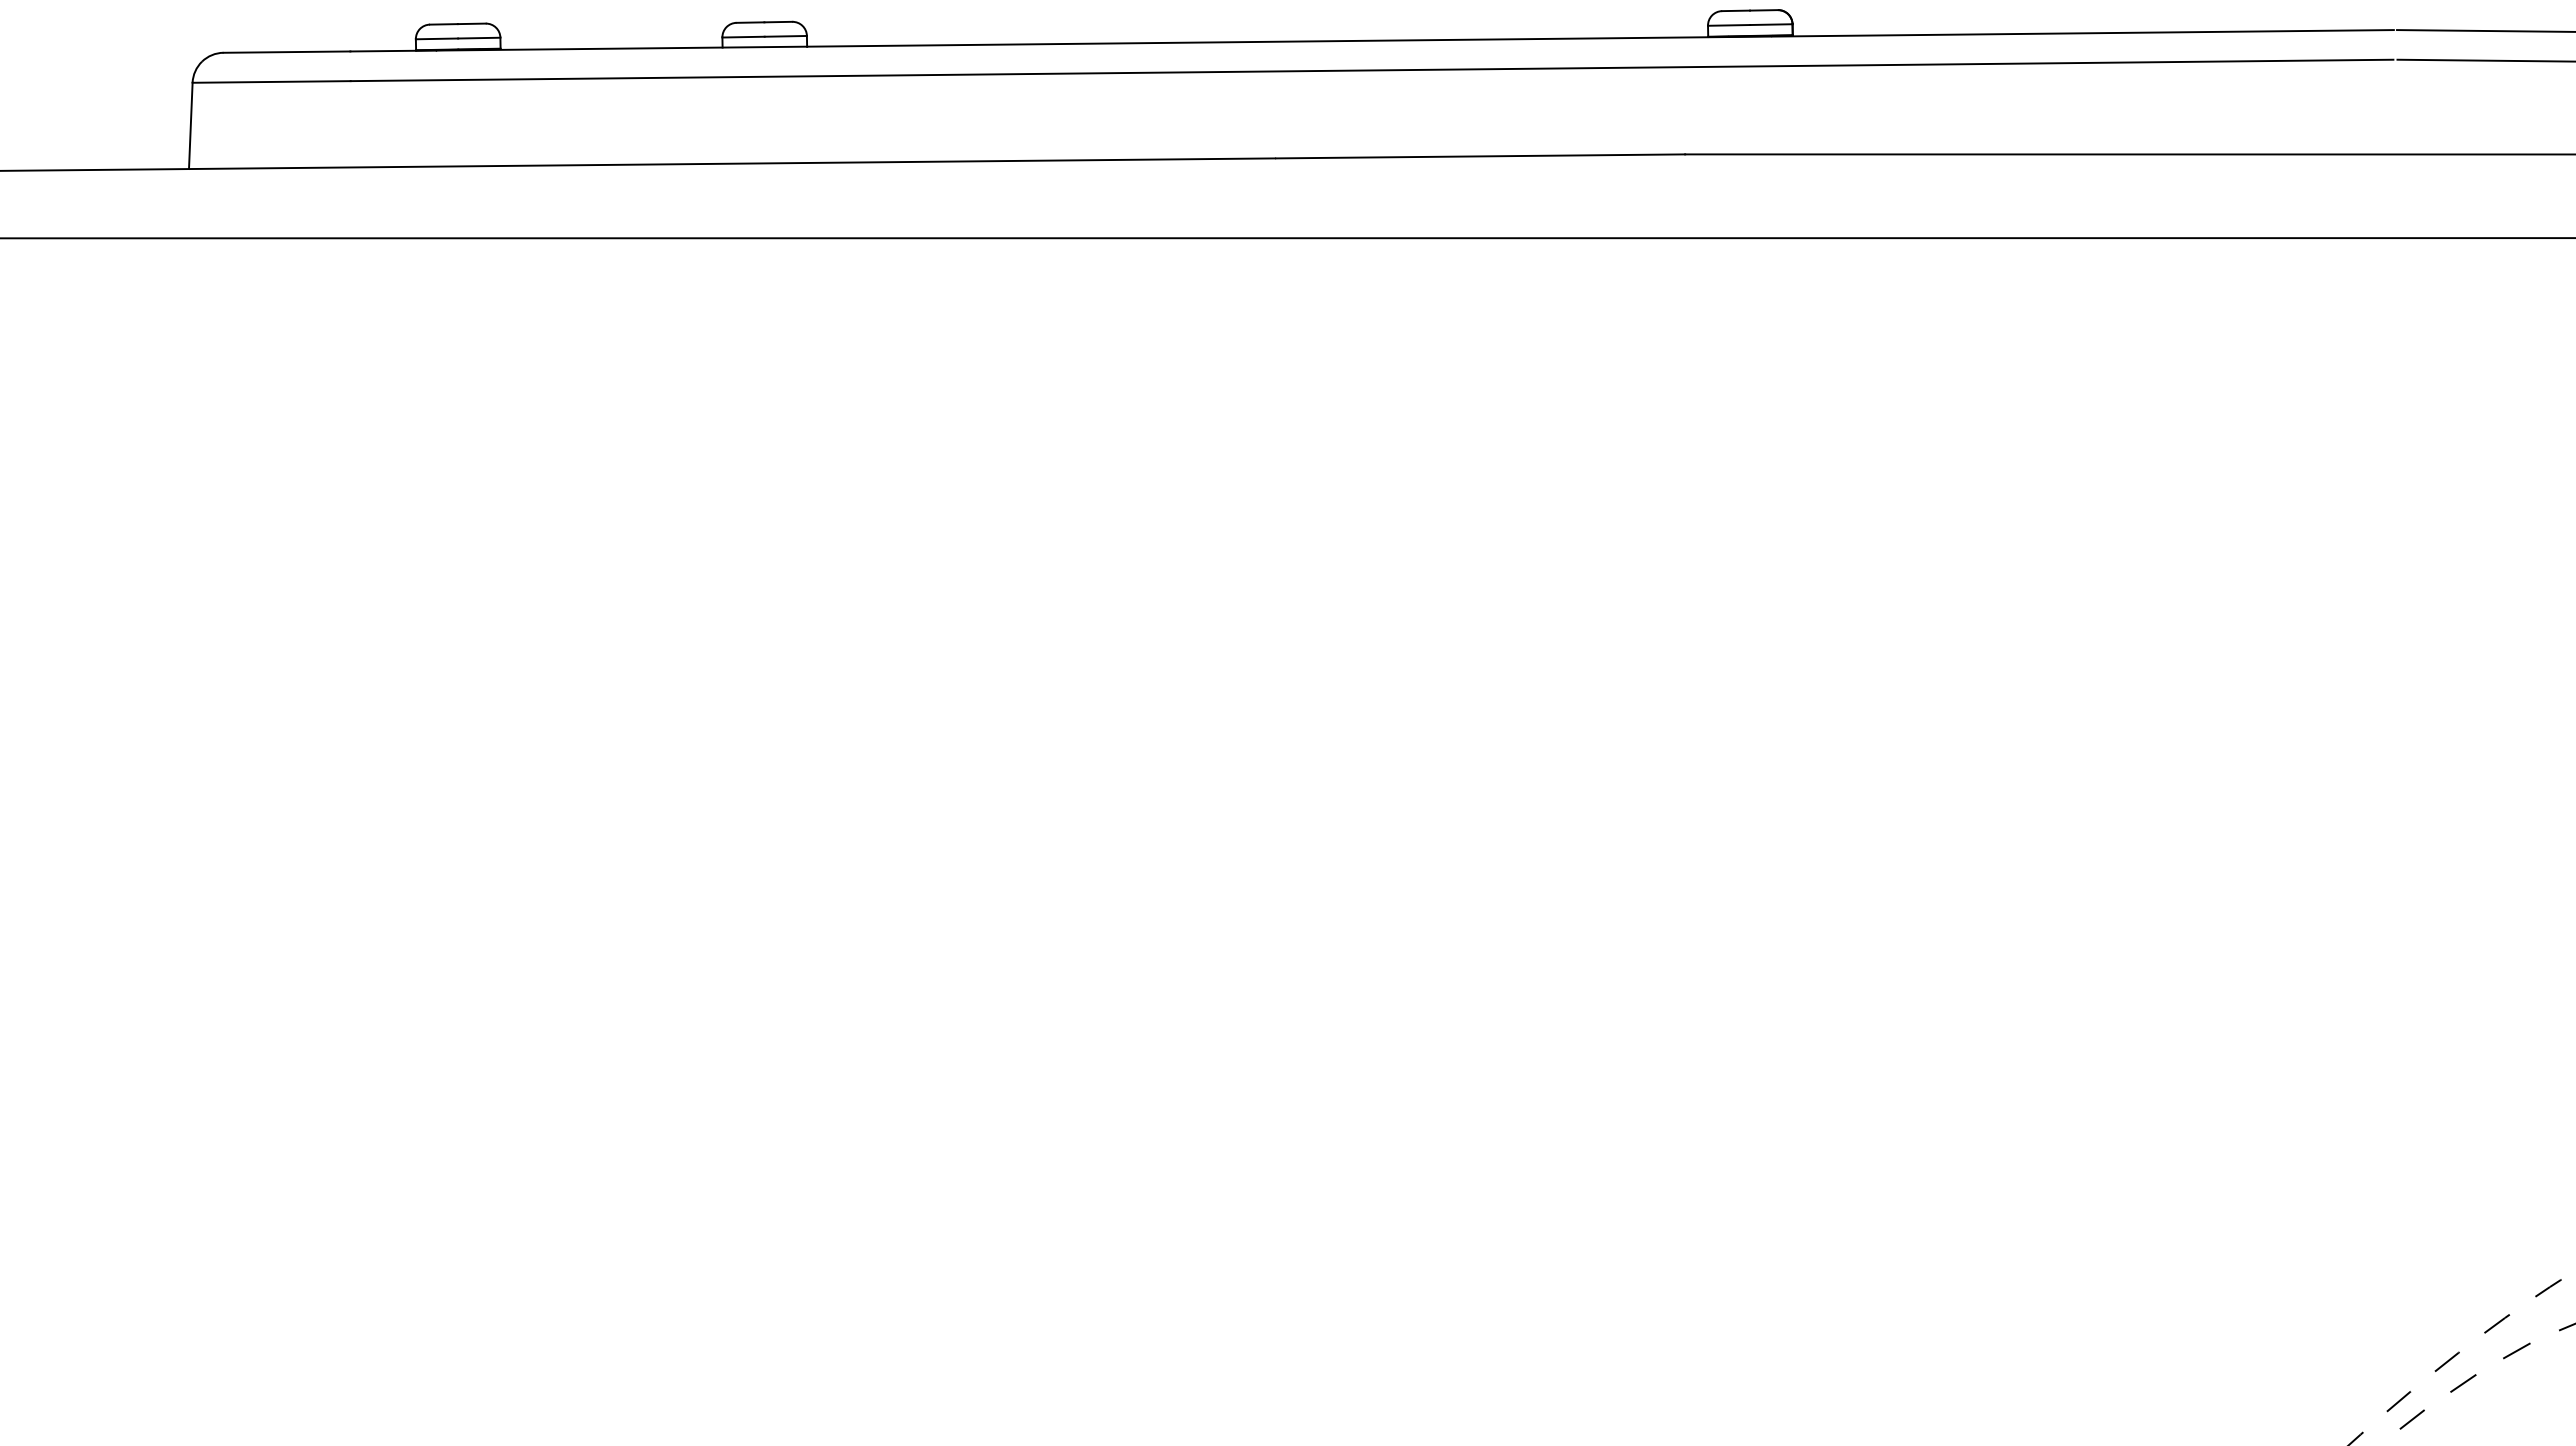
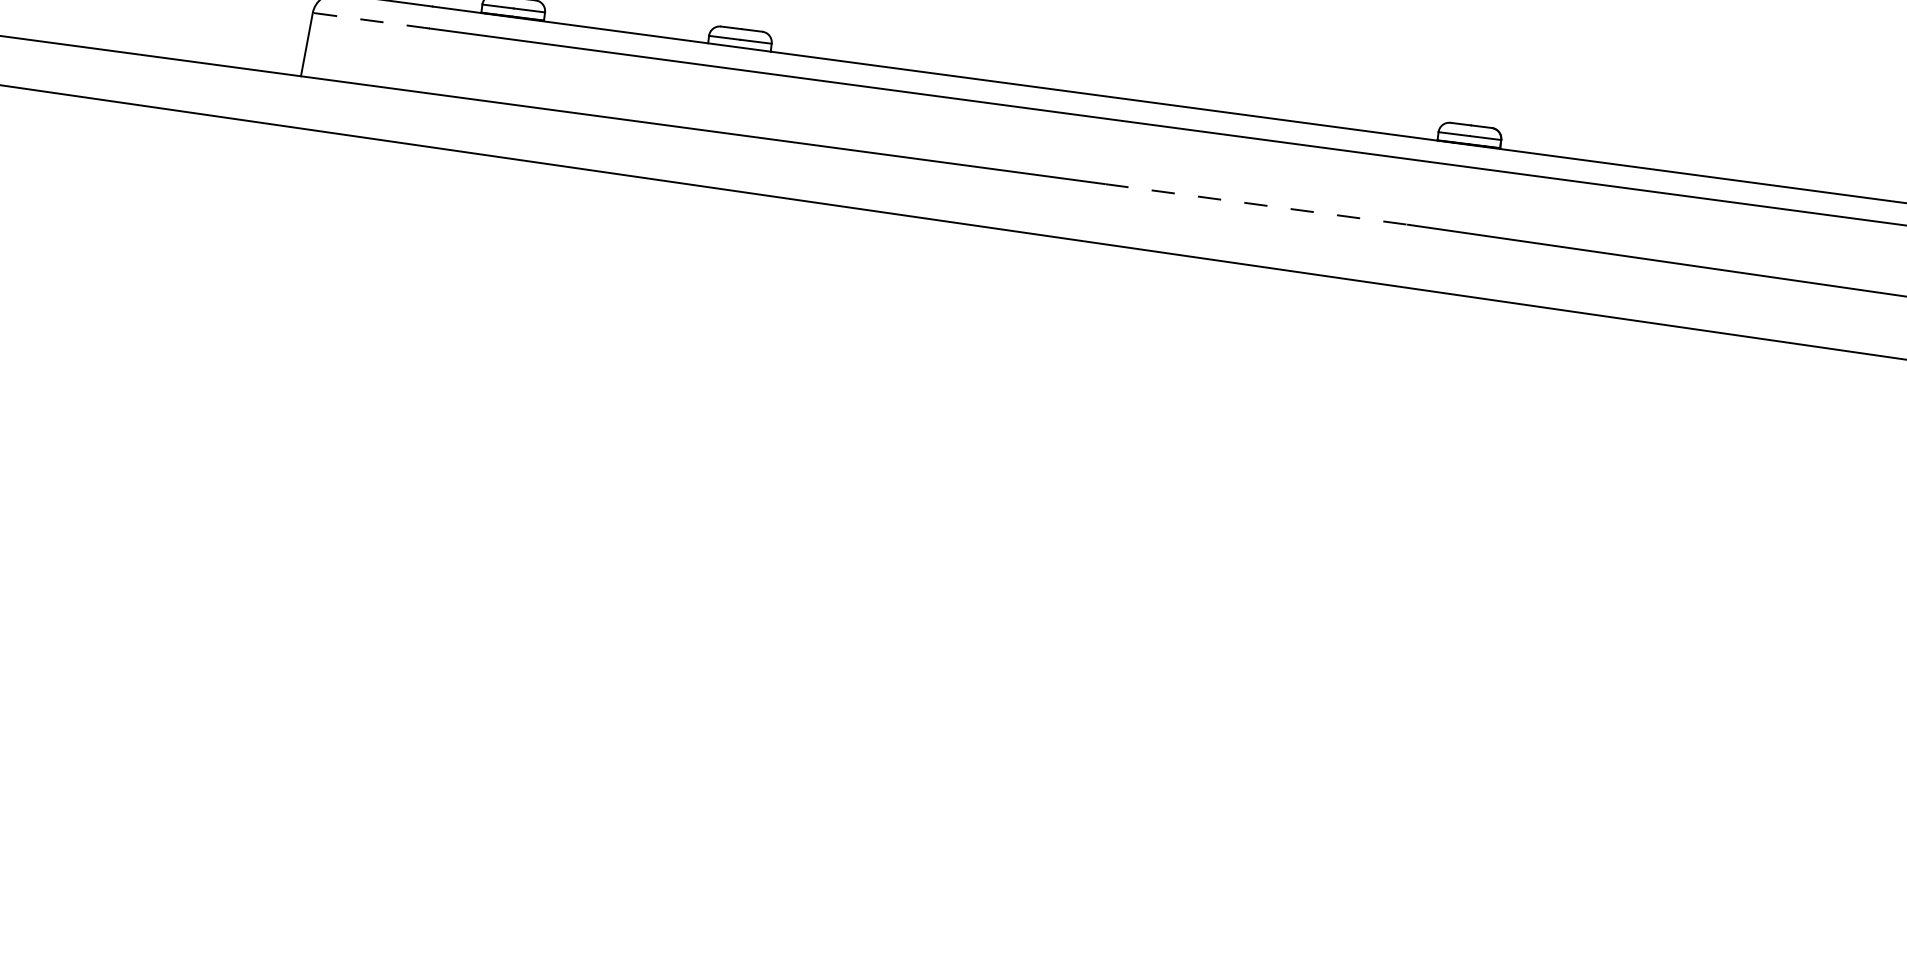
line: (271, 81) -> (371, 20), solid -> dashed
line: (1480, 156) -> (1256, 204), solid -> dashed

